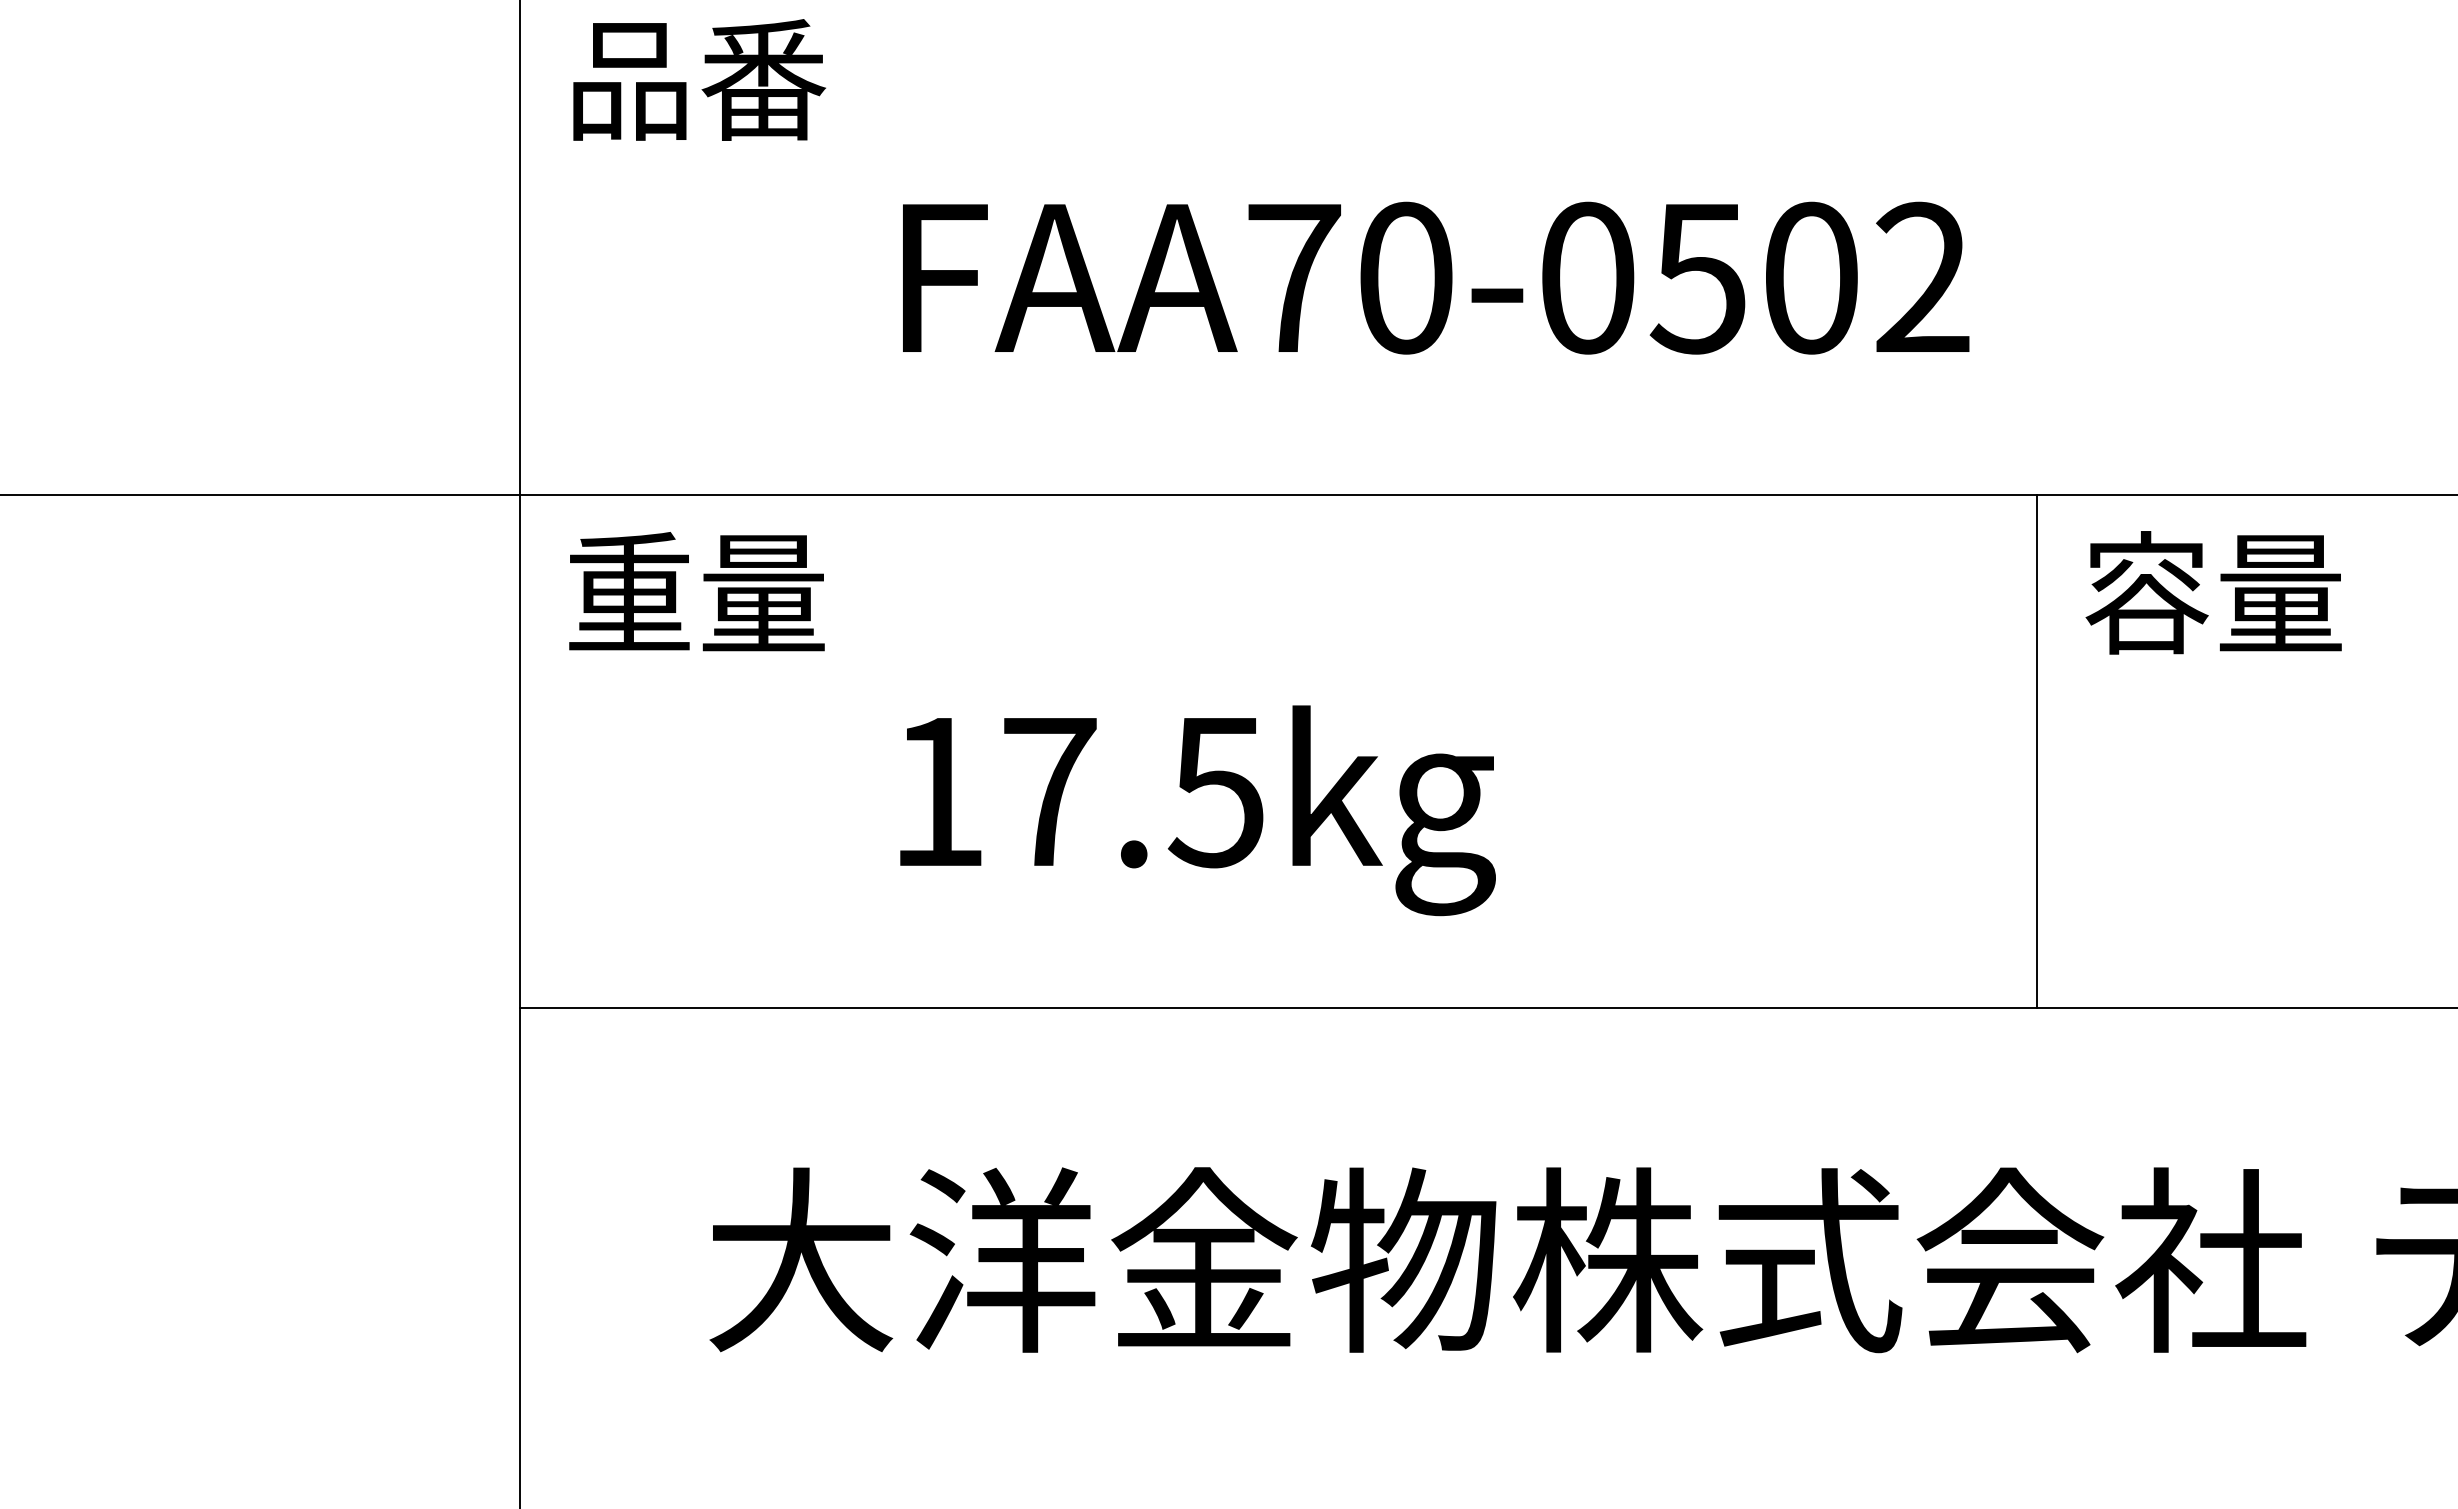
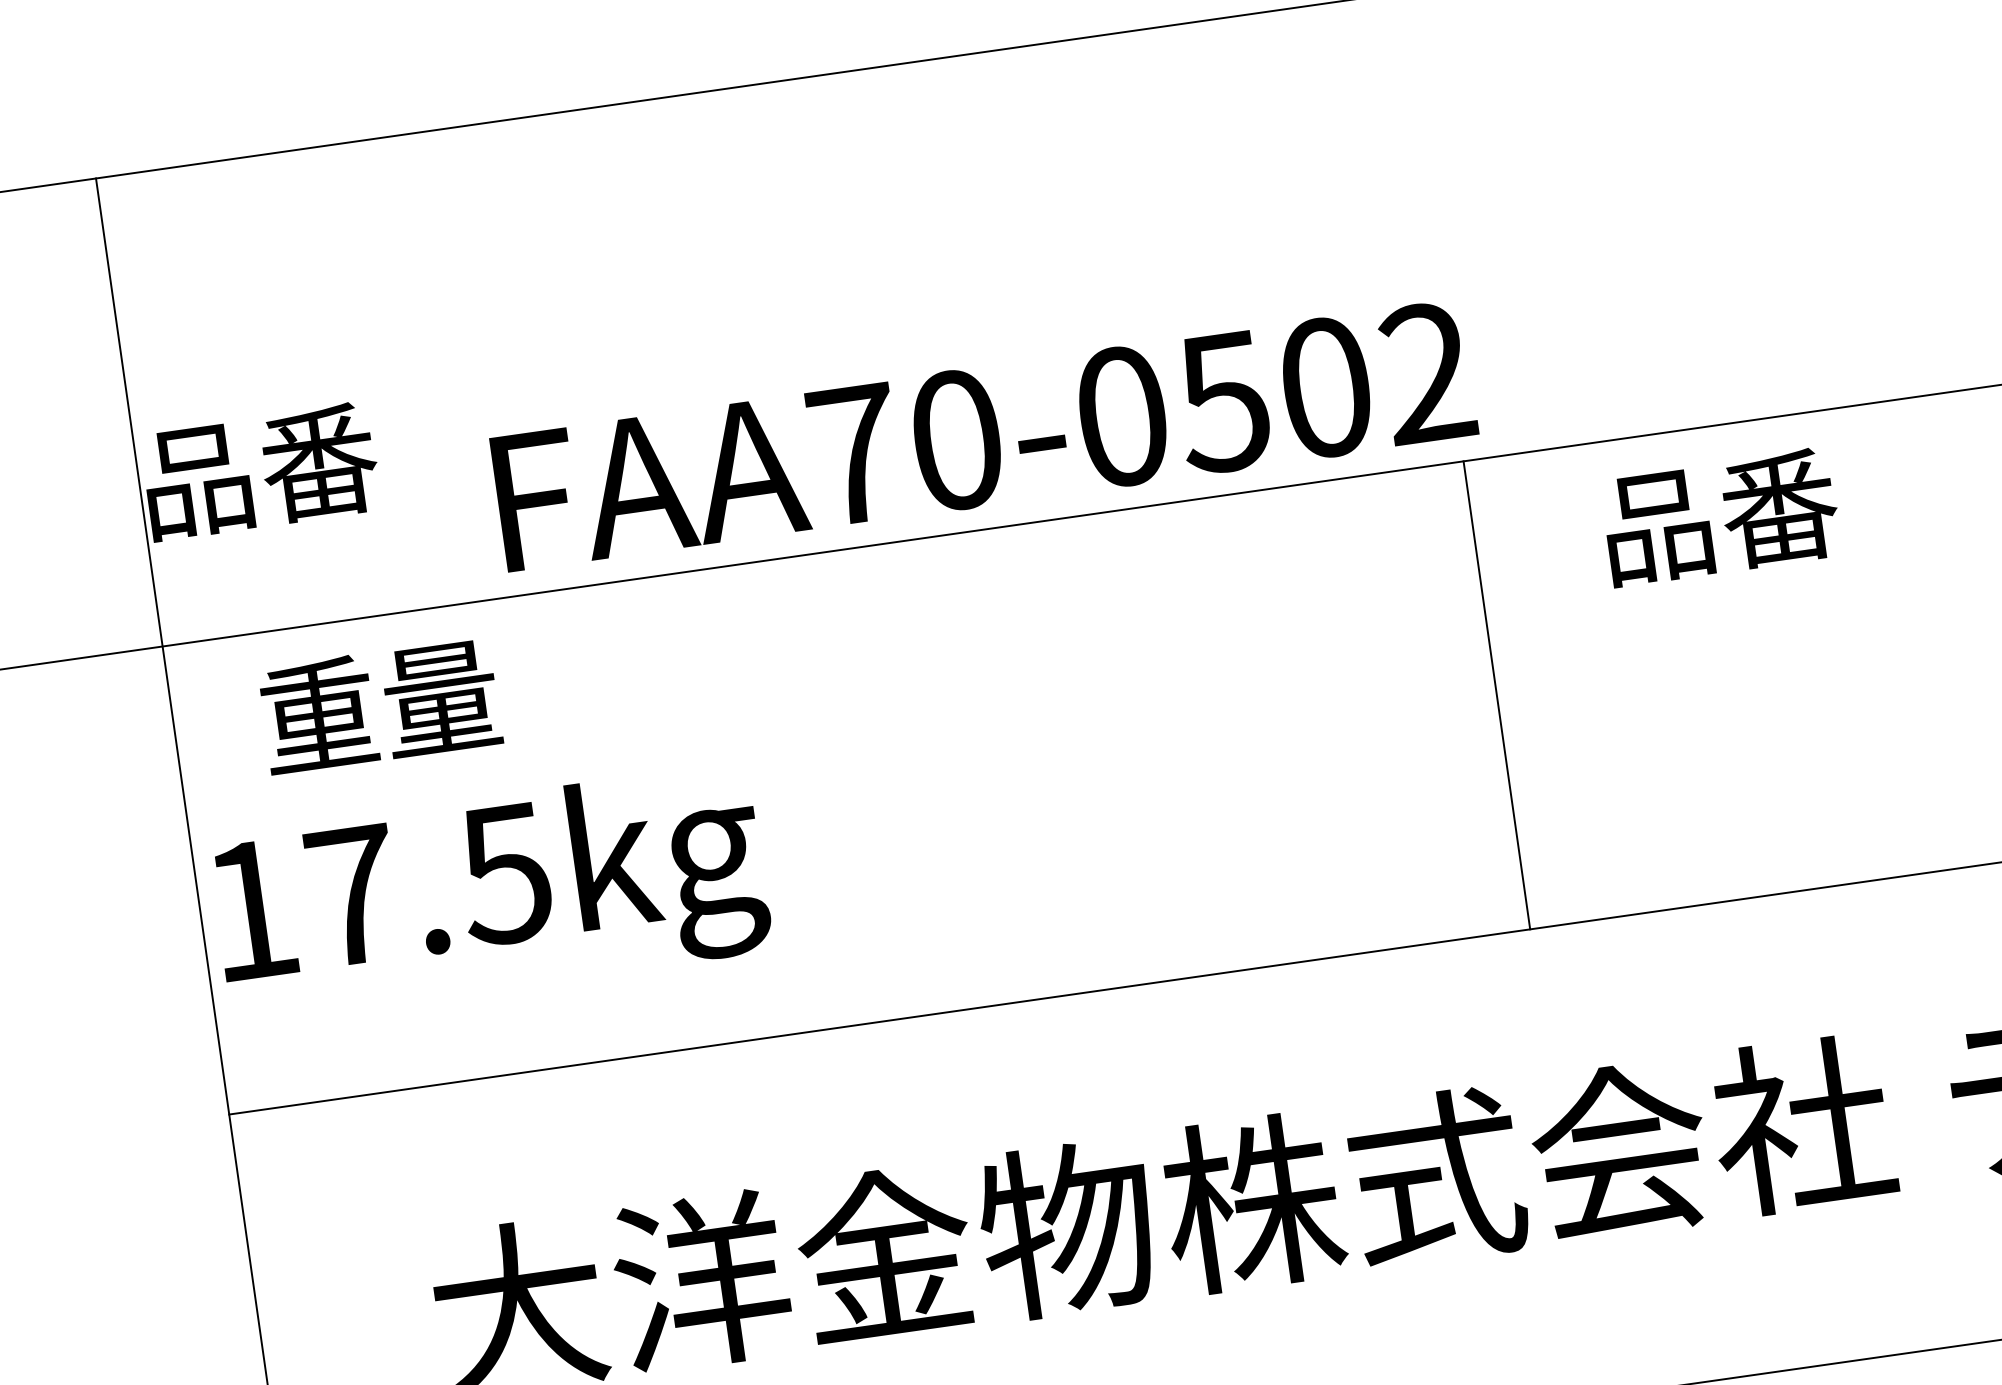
text: (699, 79) -> (260, 470), moved
text: (1436, 277) -> (984, 435), moved
text: (696, 591) -> (379, 705), moved
text: (2214, 592) -> (1719, 516), 容量 -> 品番
line: (2036, 751) -> (1496, 695), moved
text: (1197, 810) -> (490, 893), moved

